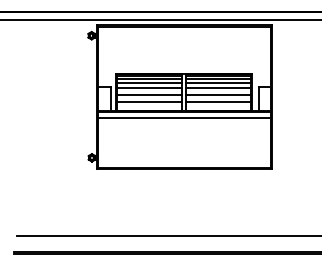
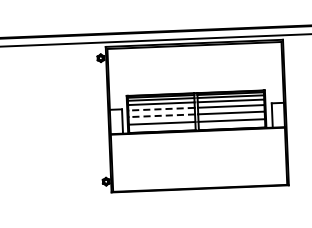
line: (149, 88) -> (161, 109), solid -> dashed
line: (149, 94) -> (161, 115), solid -> dashed
line: (184, 118) -> (198, 138), removed

